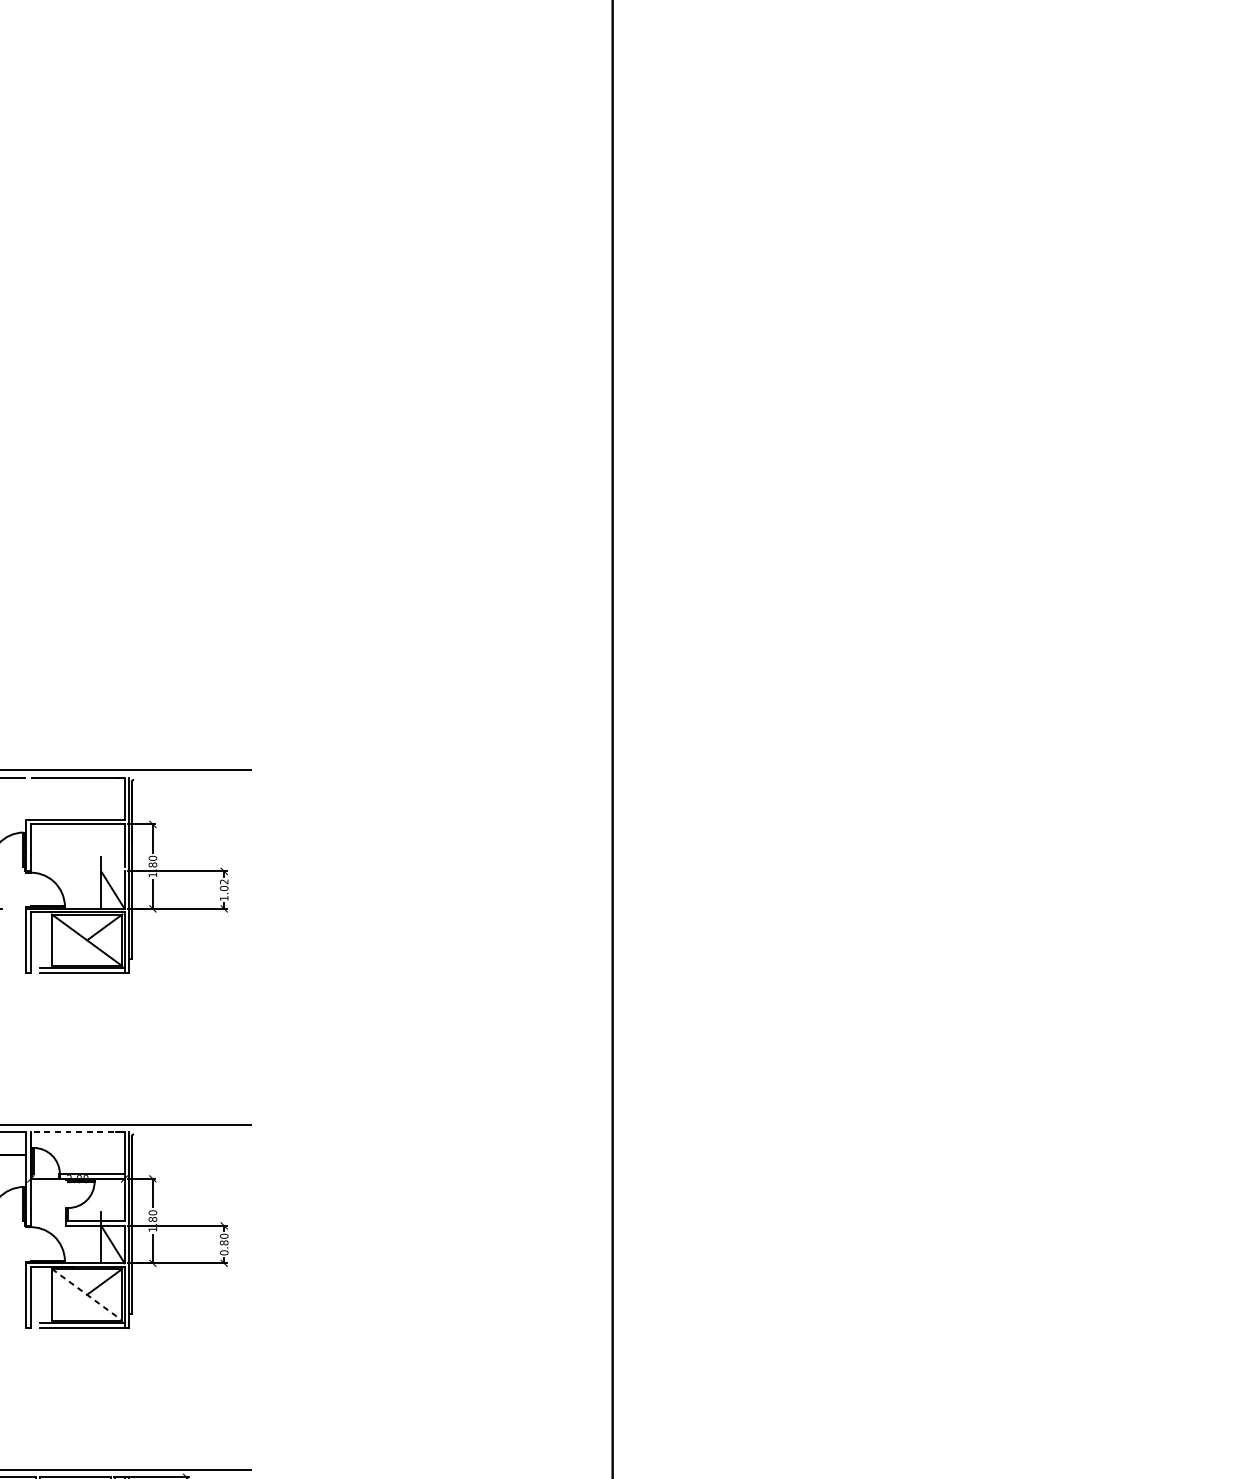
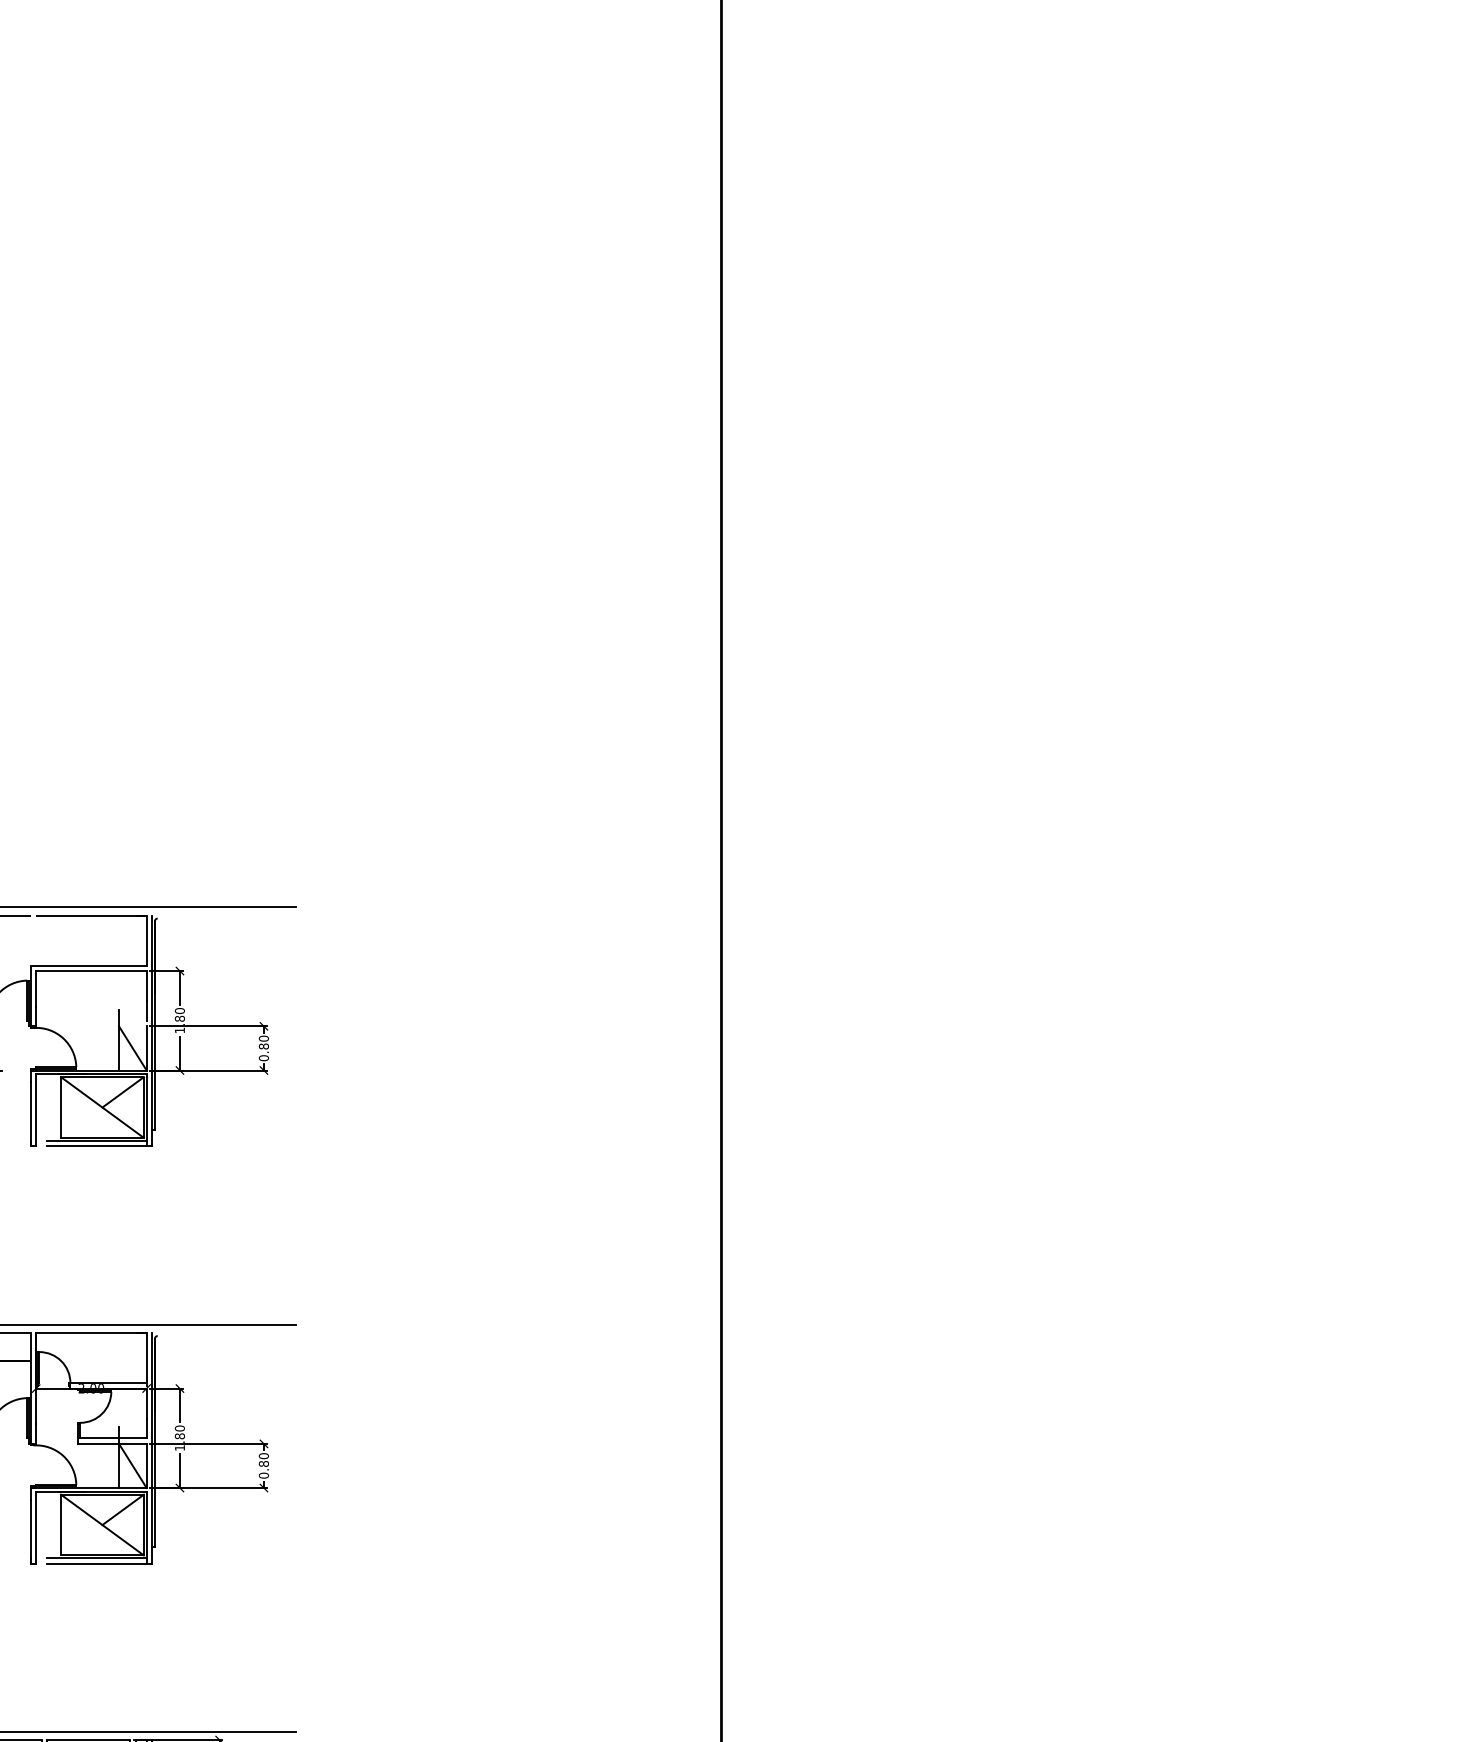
text: (223, 890) -> (263, 1048), 1.02 -> 0.80
line: (76, 1132) -> (90, 1333), dashed -> solid
line: (87, 1295) -> (102, 1525), dashed -> solid

